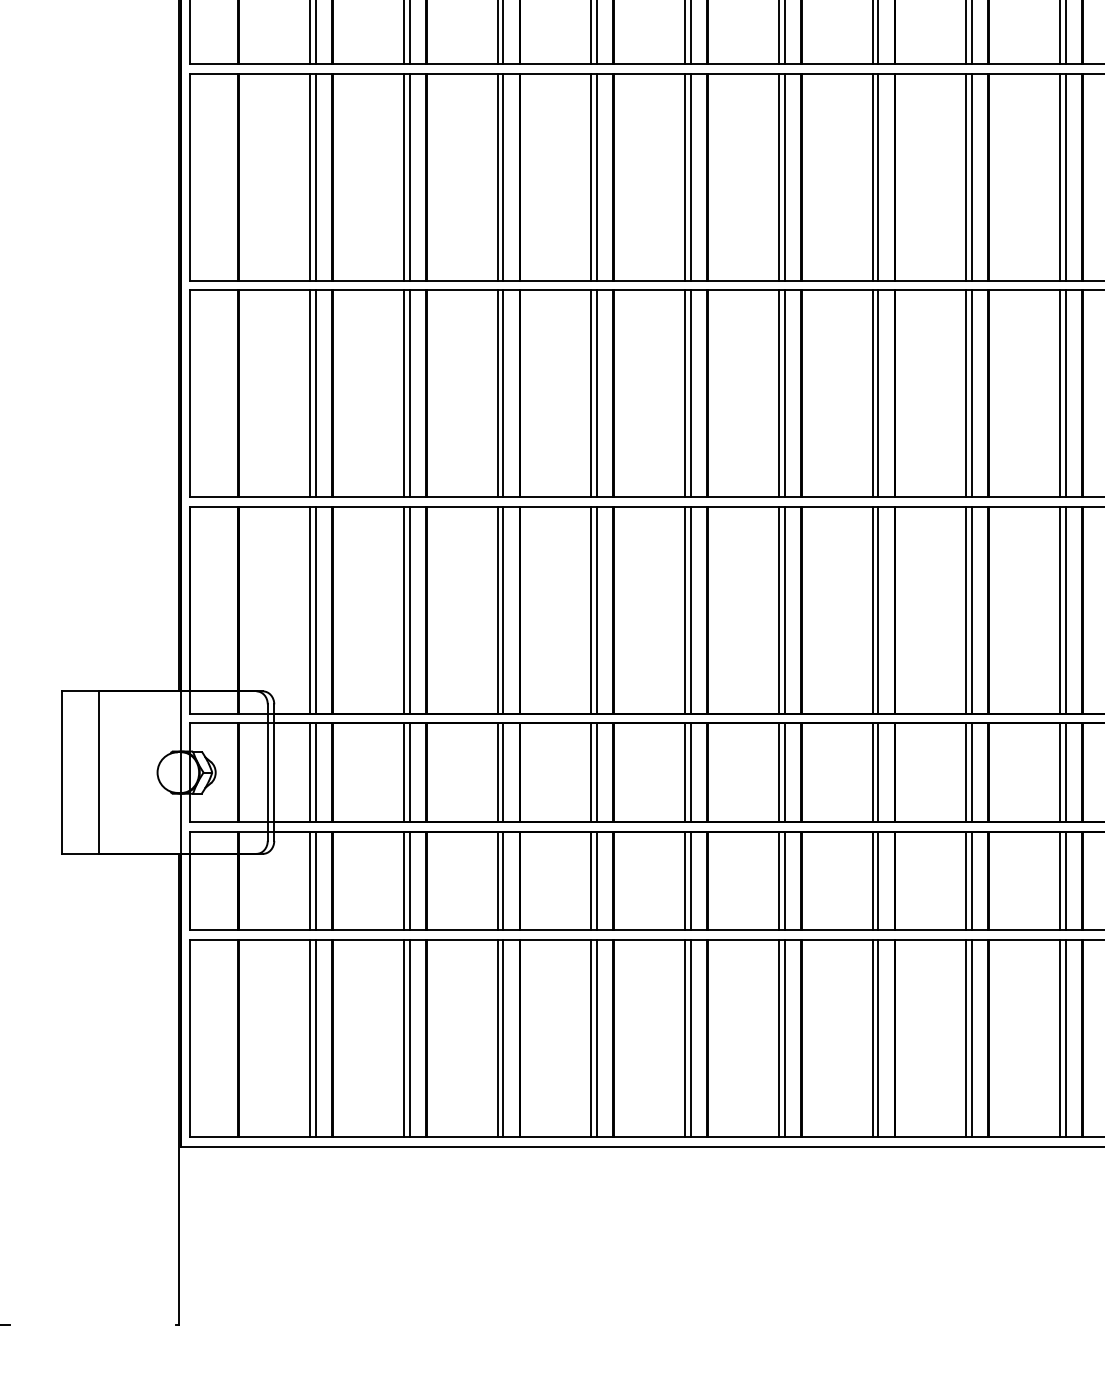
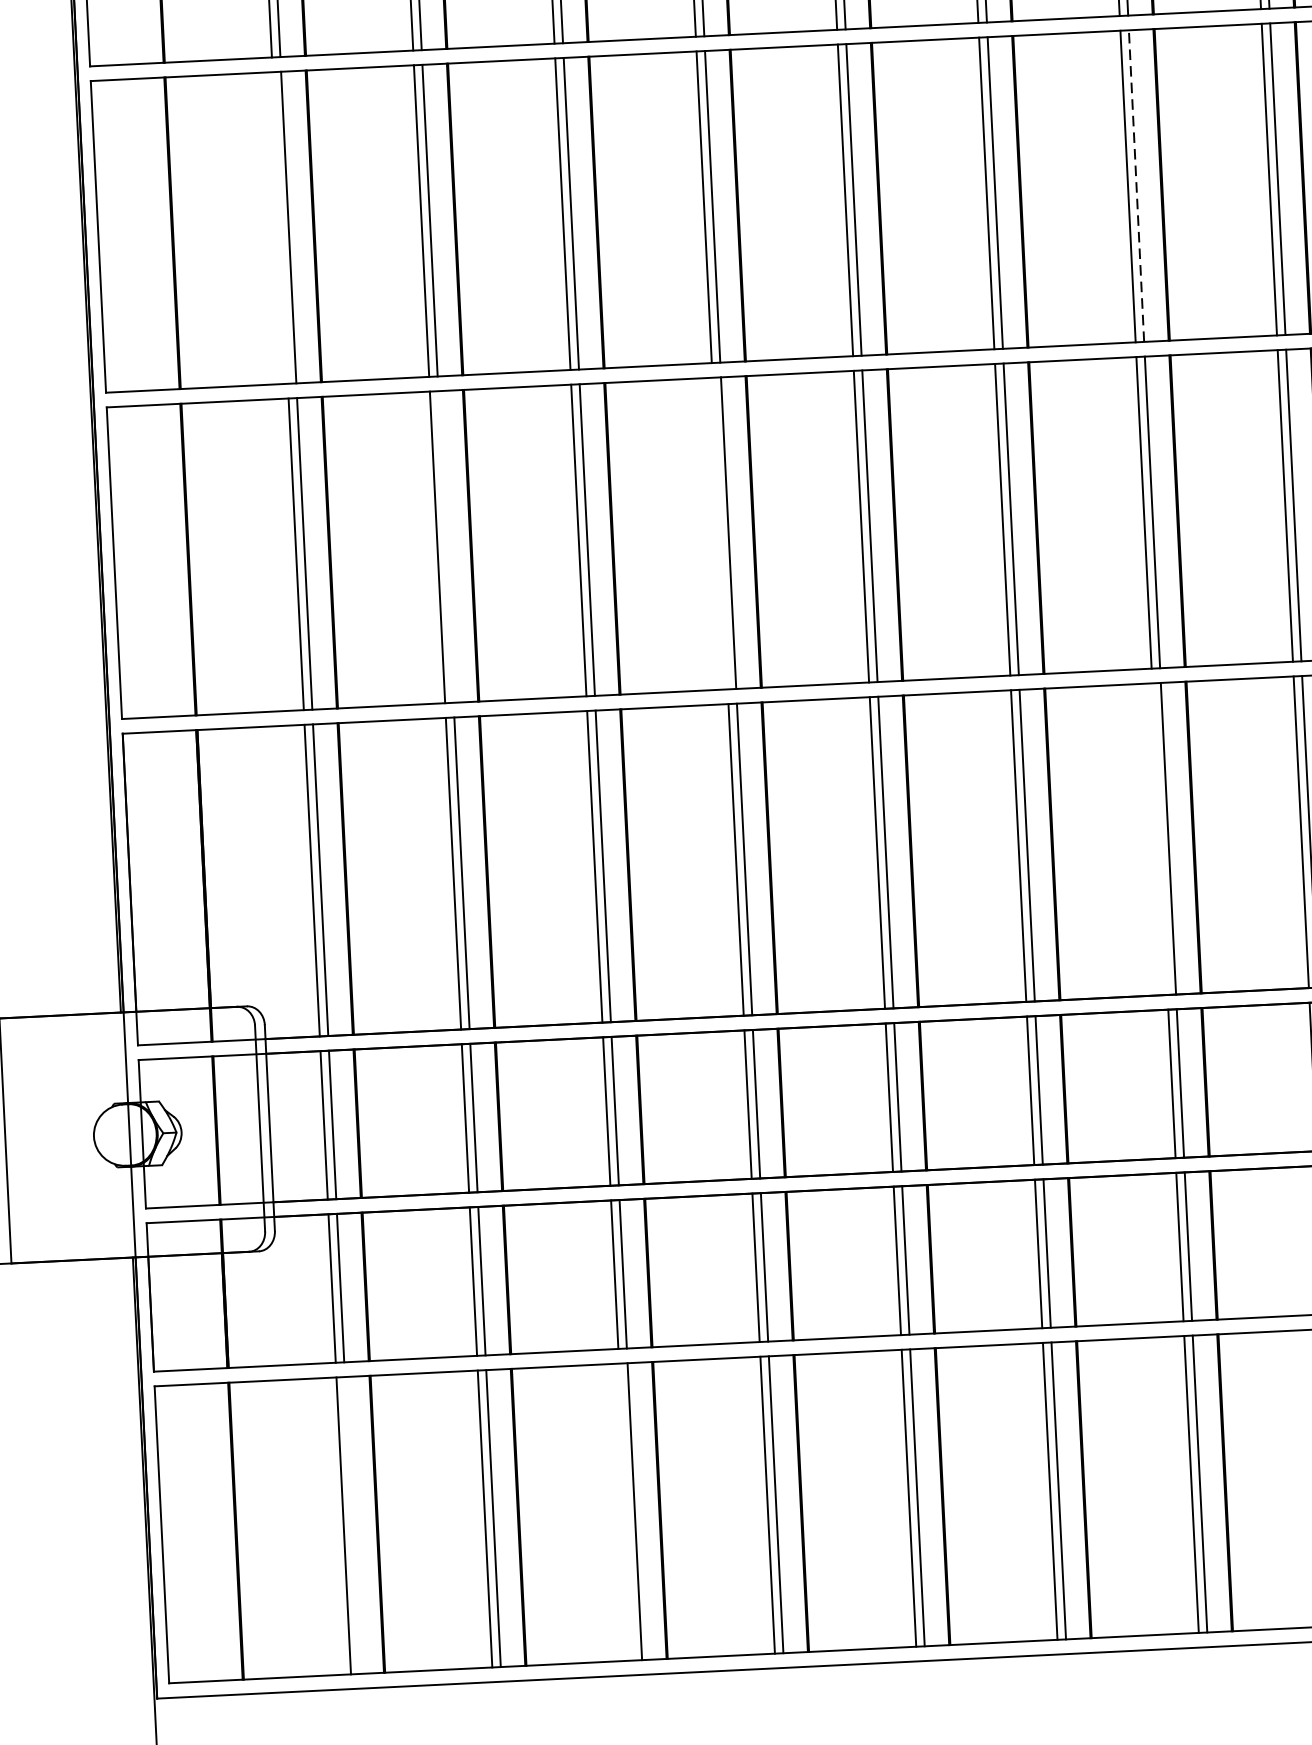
line: (878, 176) -> (1136, 184), solid -> dashed
line: (310, 177) -> (280, 228), removed
line: (409, 393) -> (445, 546), removed
line: (591, 393) -> (720, 533), removed
line: (872, 609) -> (1159, 837), removed
line: (315, 1037) -> (351, 1524), removed
line: (497, 1037) -> (625, 1510), removed

